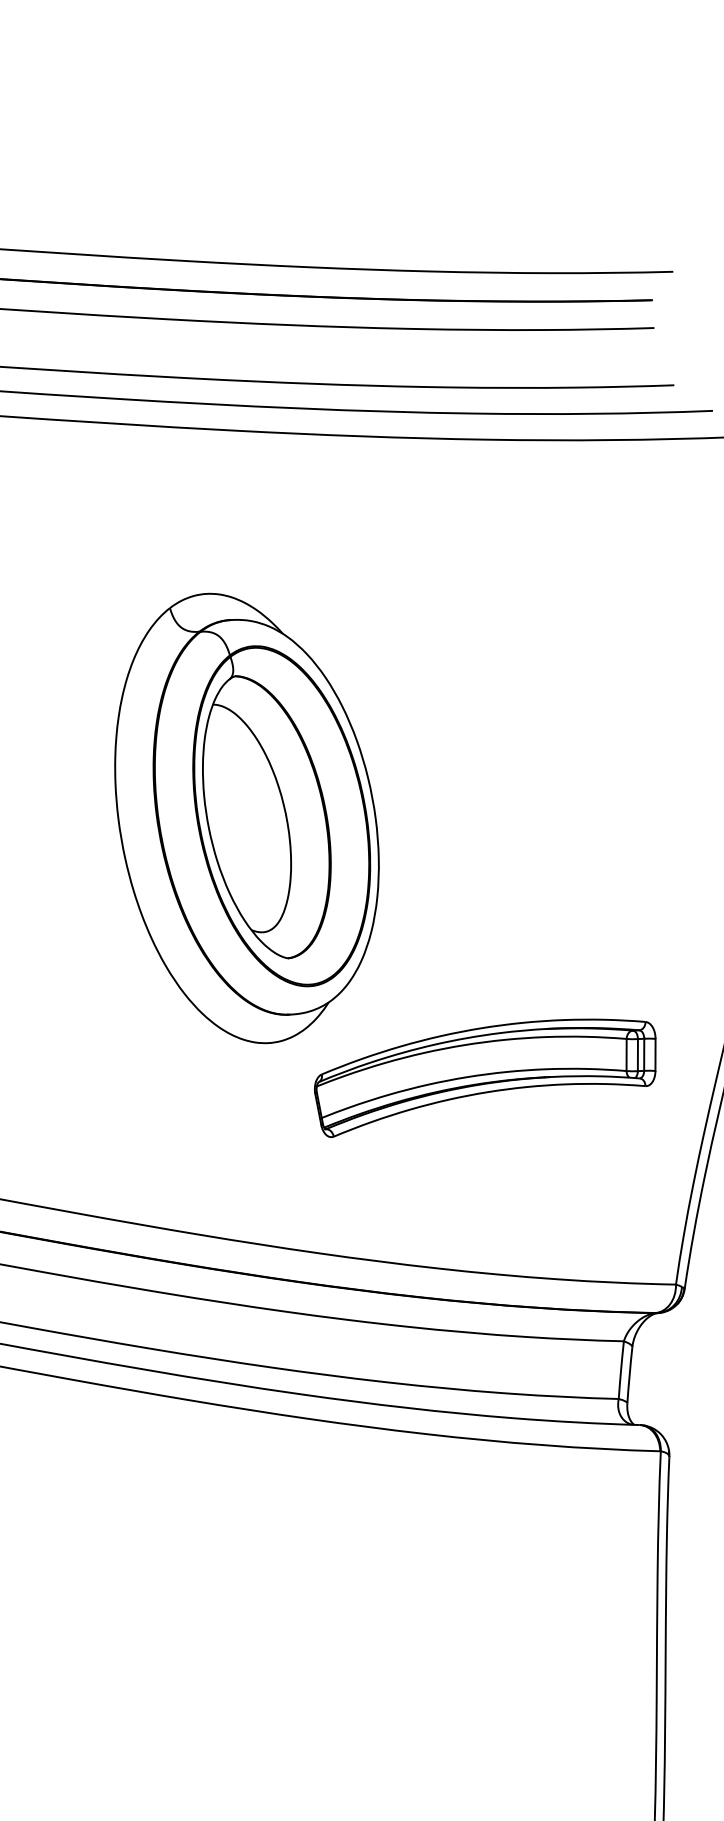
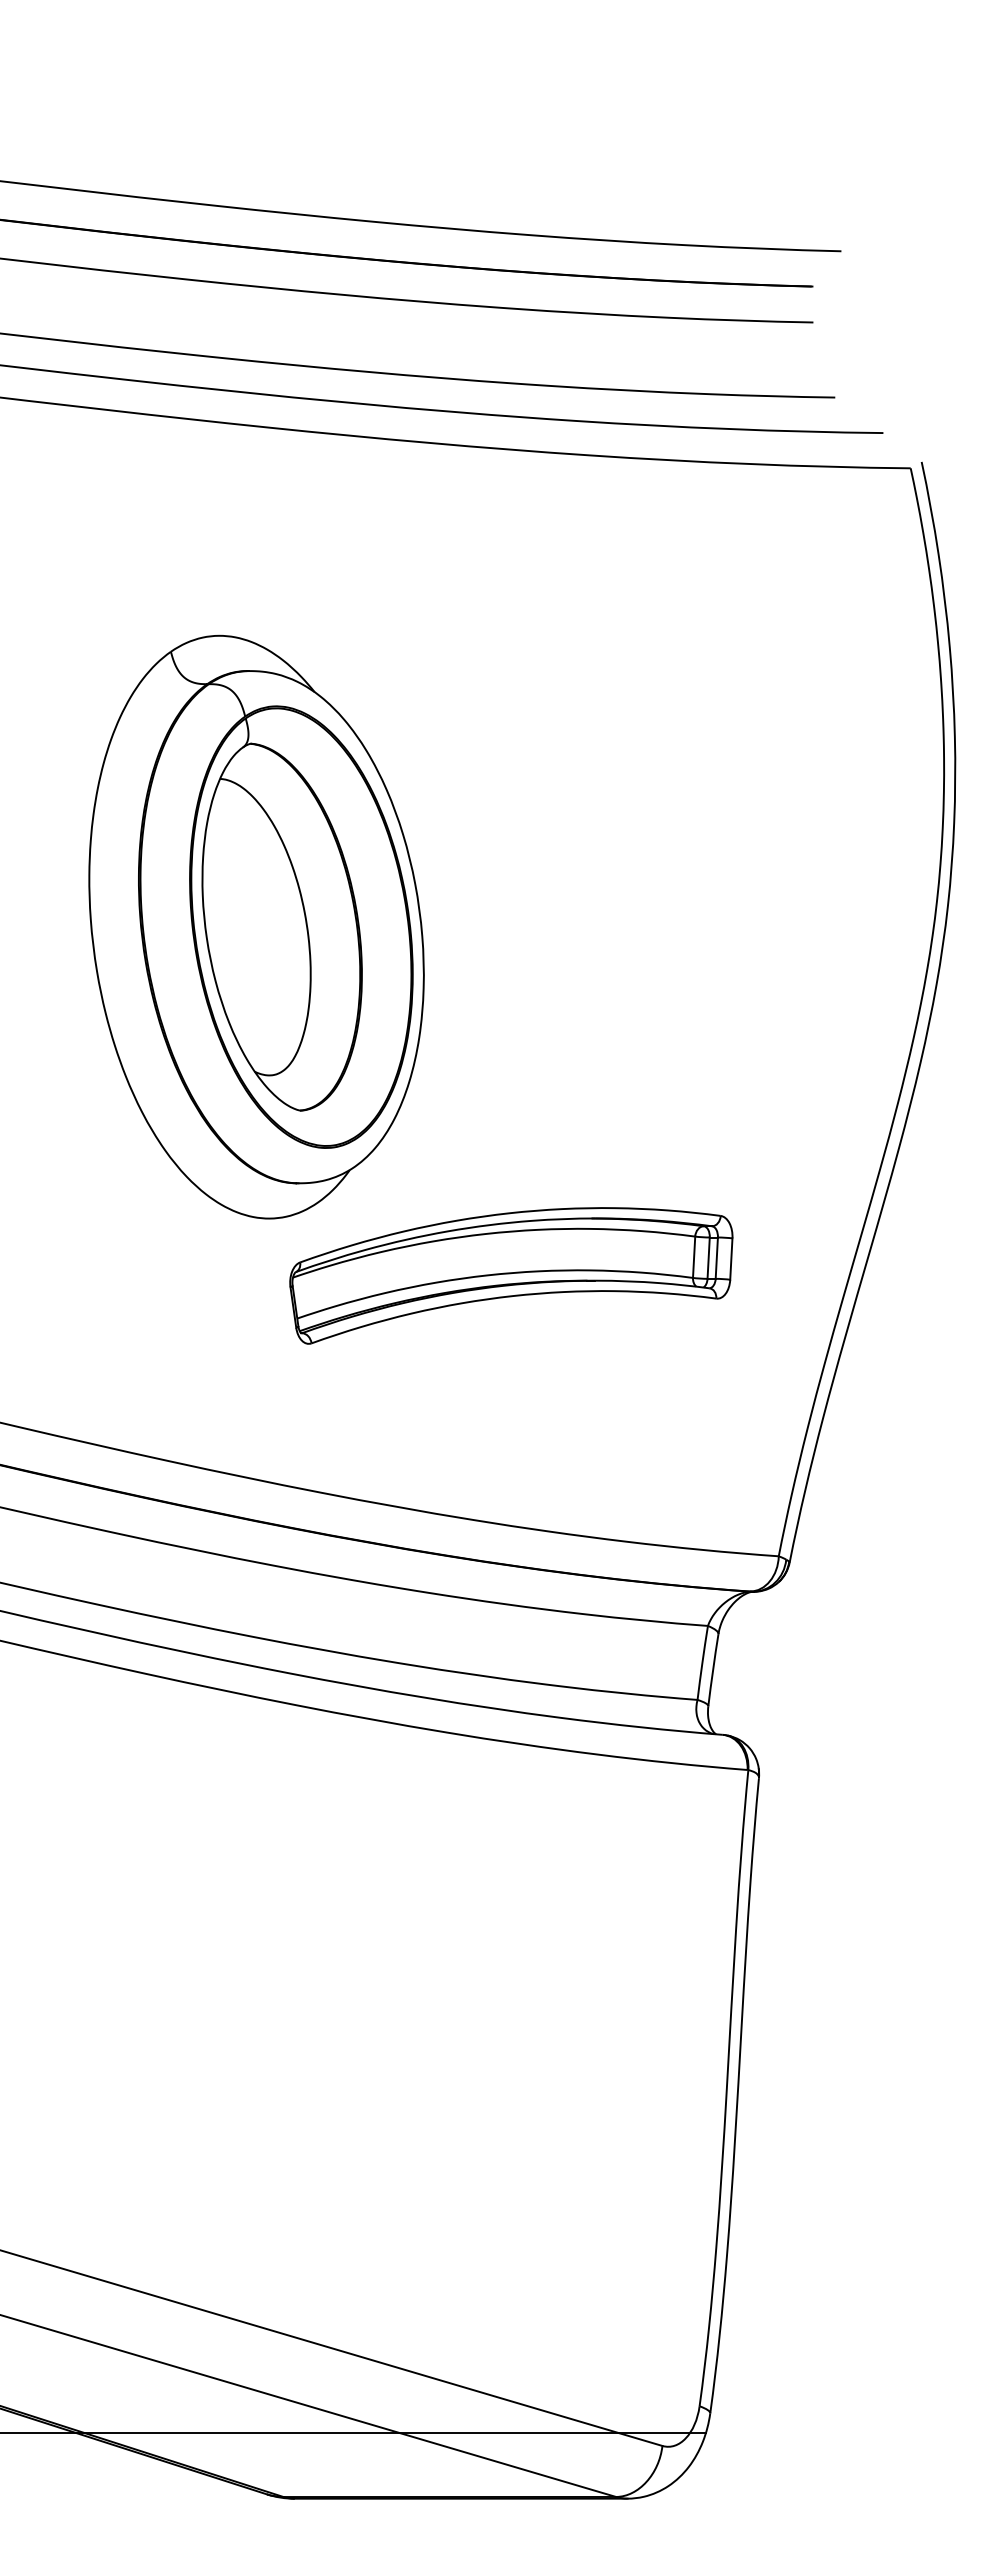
part: (485, 1076) -> (511, 1275), moved

